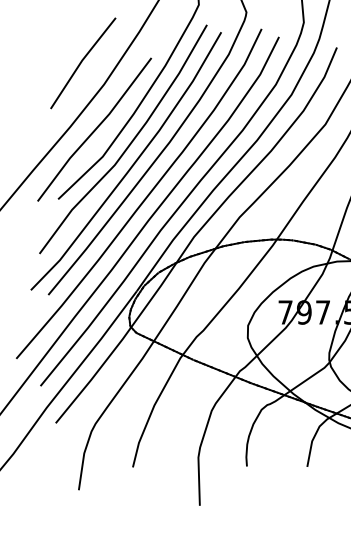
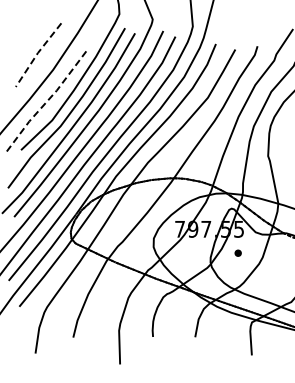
line: (81, 61) -> (37, 53), solid -> dashed
line: (95, 129) -> (47, 101), solid -> dashed

